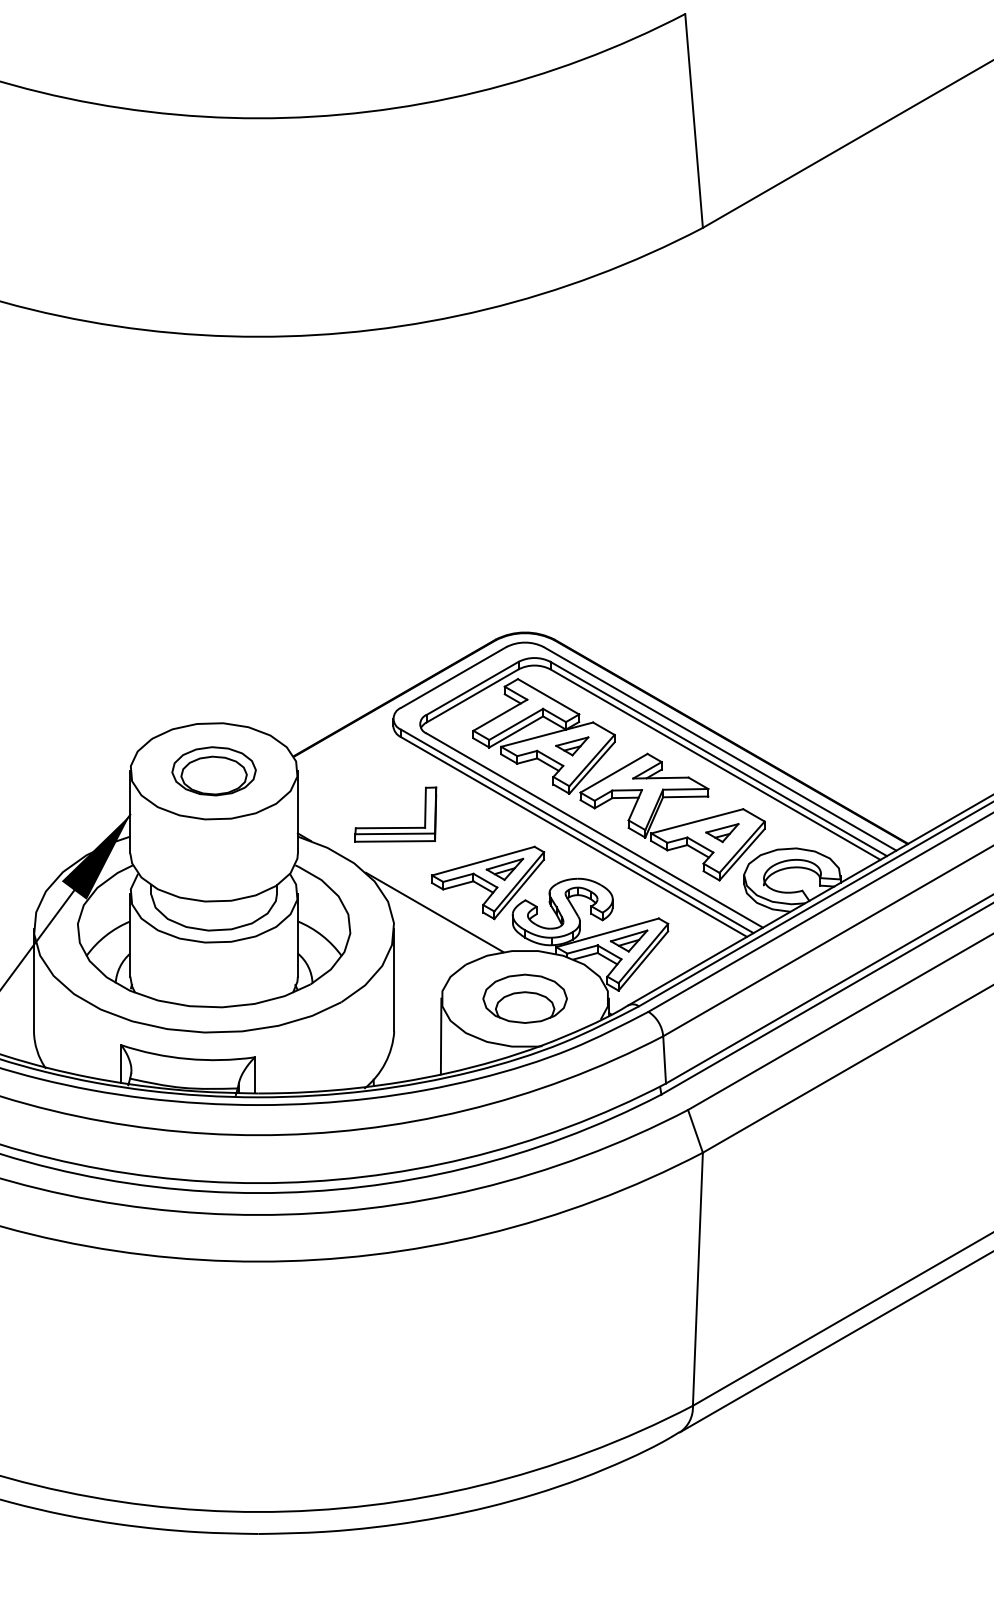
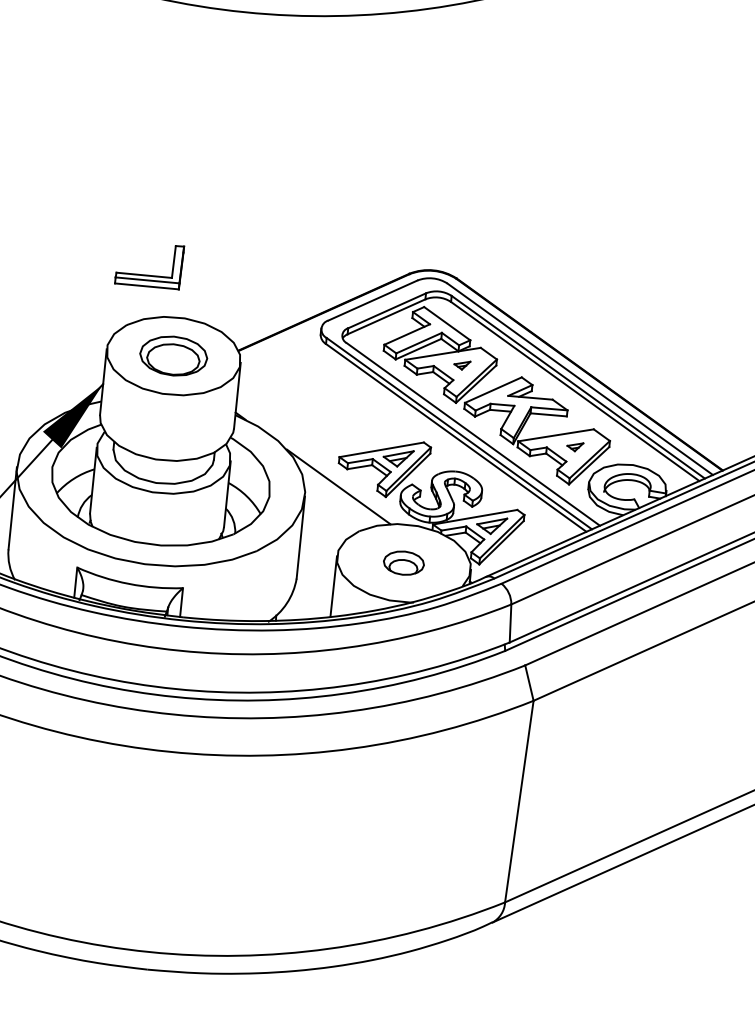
part: (572, 746) -> (462, 365), size x0.6
part: (395, 827) -> (148, 275), moved
part: (722, 833) -> (575, 447), size x0.6
part: (524, 998) -> (403, 562), size x0.6

